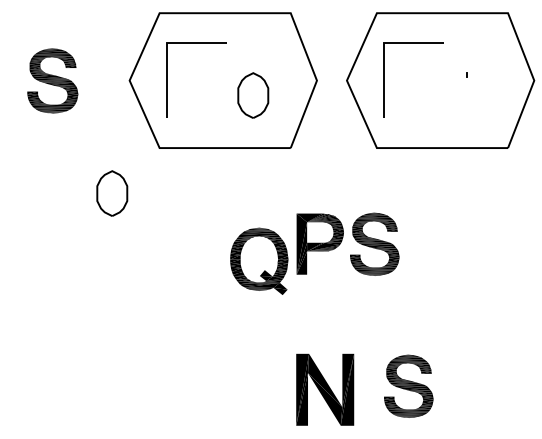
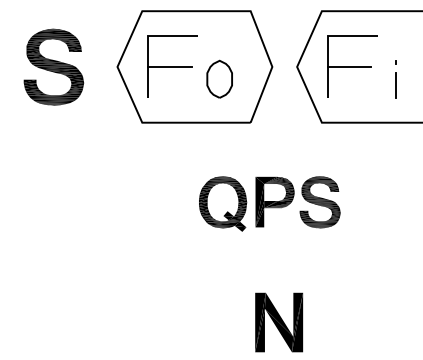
part: (52, 80) -> (53, 66), size x1.43
line: (193, 80) -> (170, 66), added
line: (410, 80) -> (349, 66), added
line: (466, 103) -> (395, 85), added
part: (112, 193) -> (103, 160), removed
part: (259, 260) -> (223, 203), moved
part: (408, 385) -> (348, 318), removed

